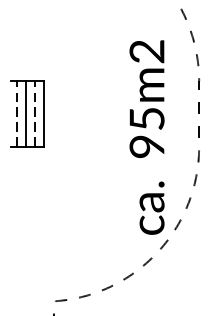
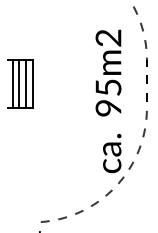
line: (16, 113) -> (12, 83), dashed -> solid
line: (35, 113) -> (26, 83), dashed -> solid

